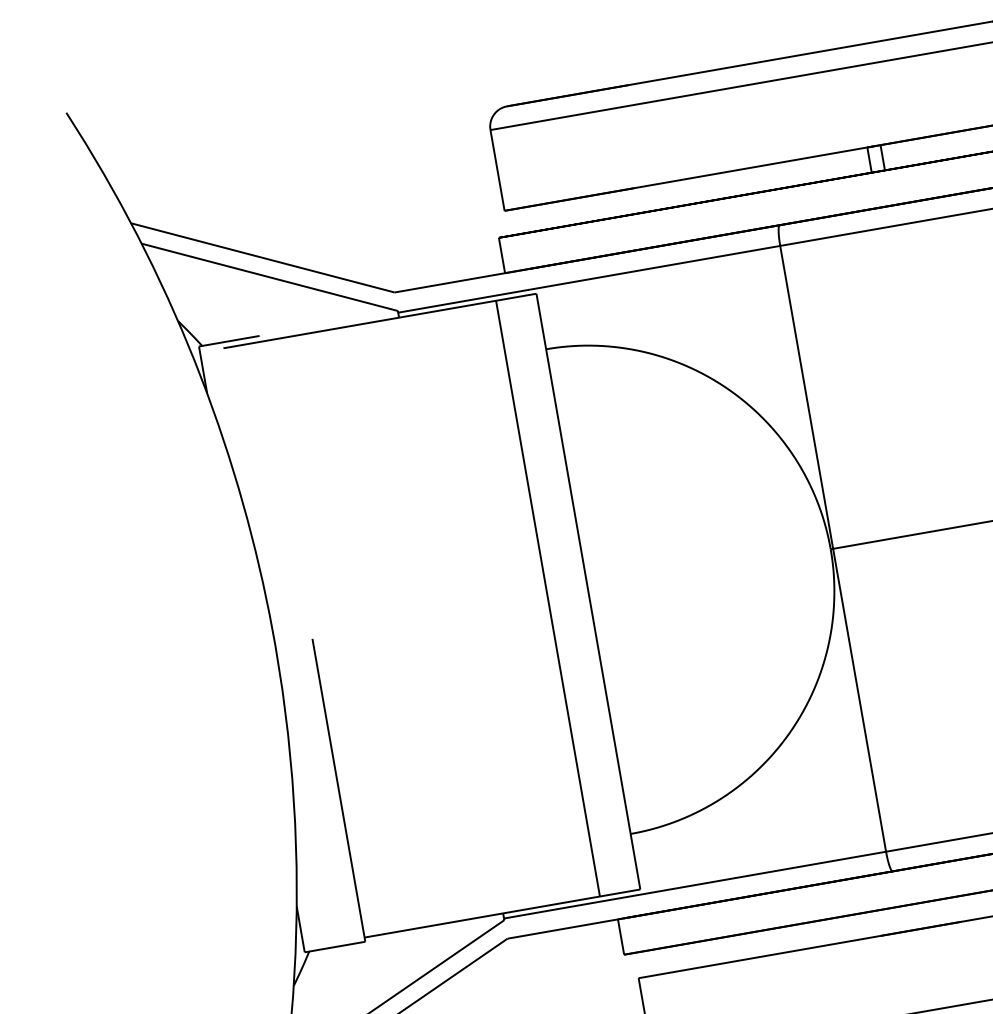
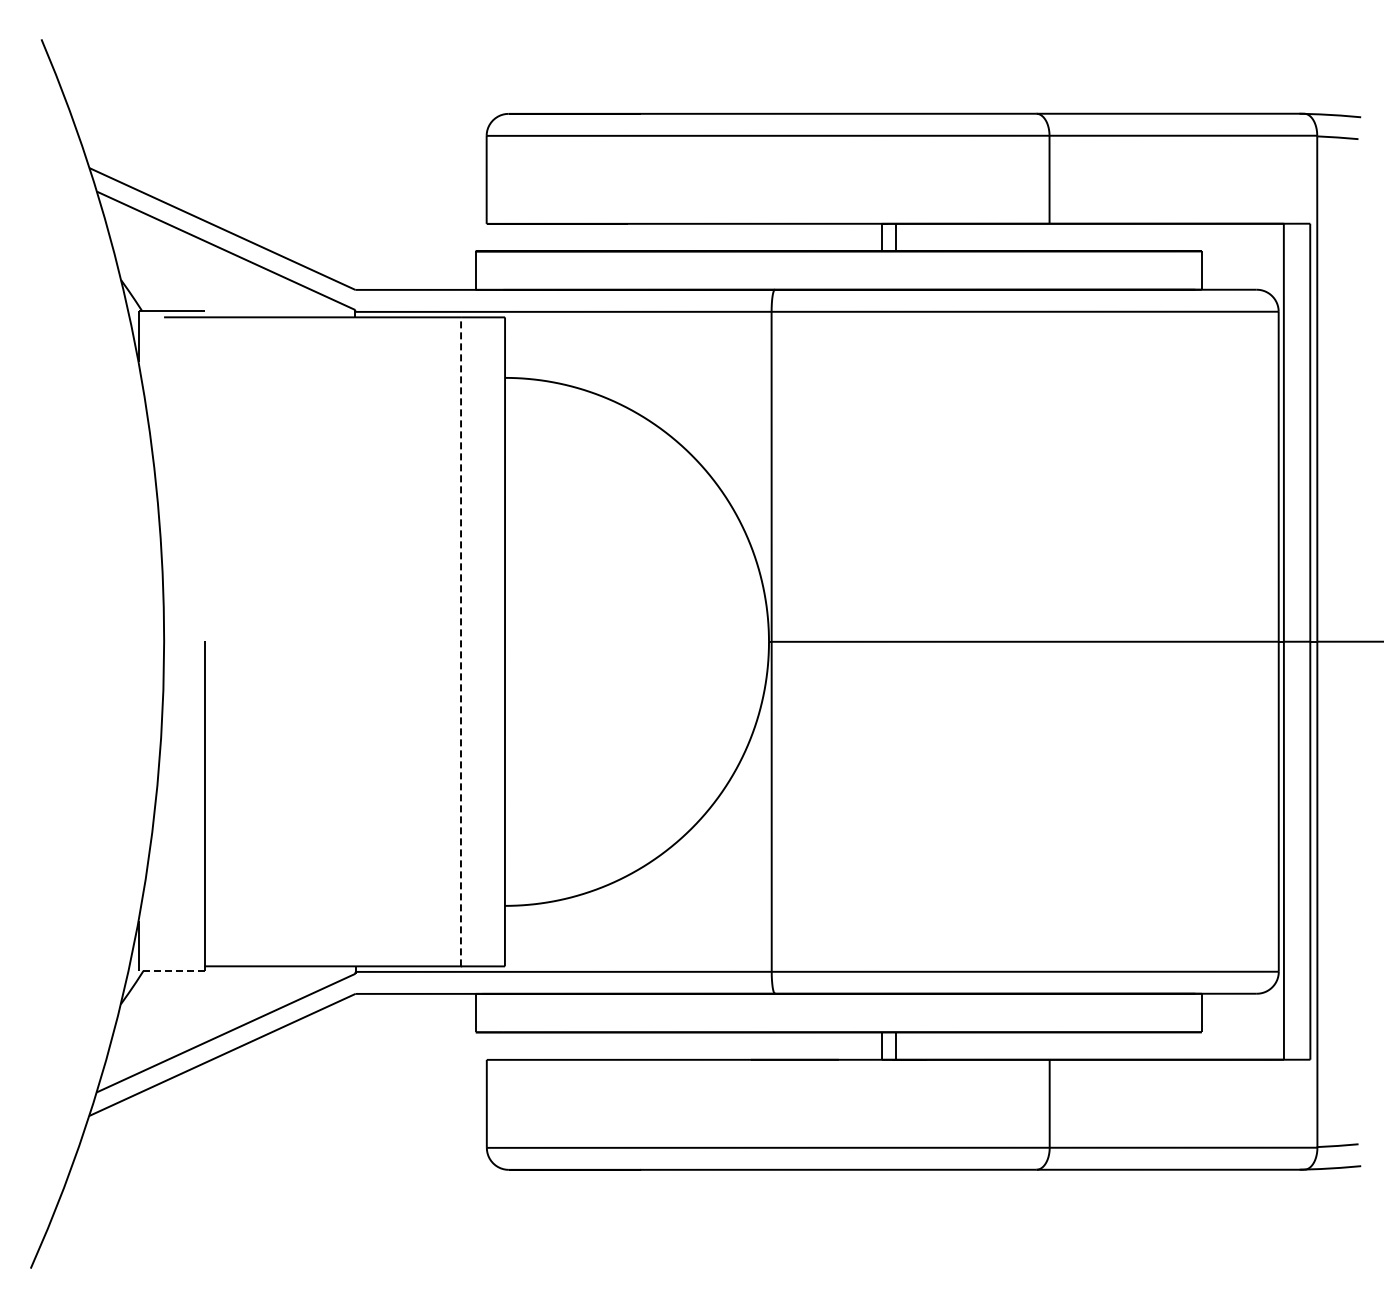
line: (548, 598) -> (461, 641), solid -> dashed
line: (334, 946) -> (171, 970), solid -> dashed

